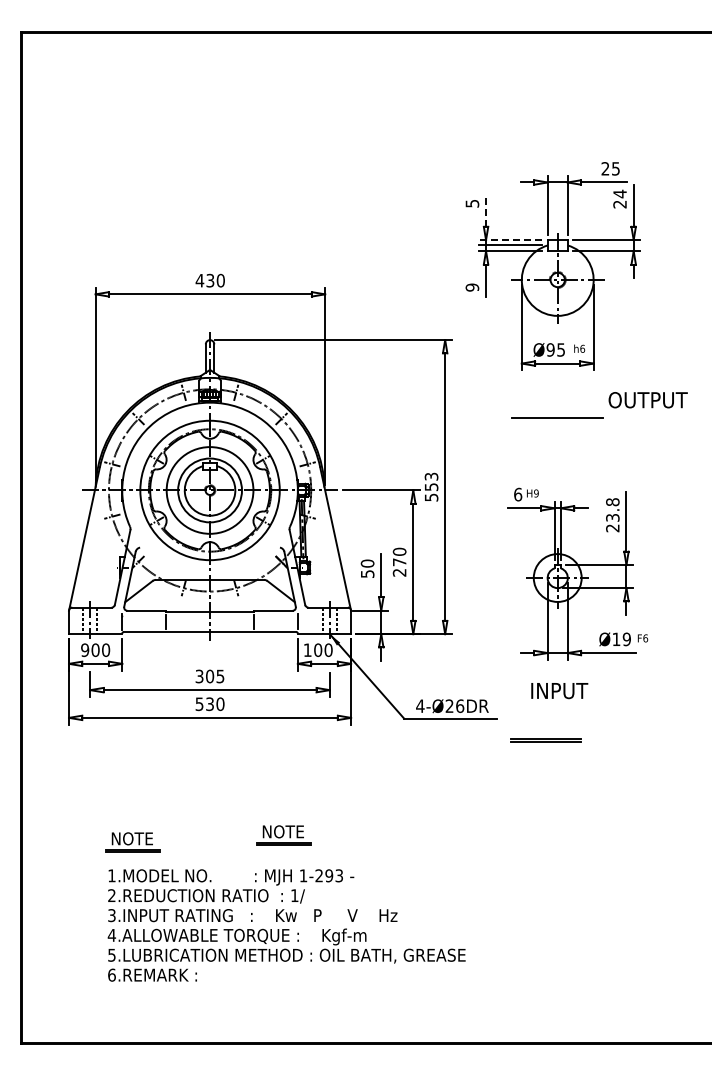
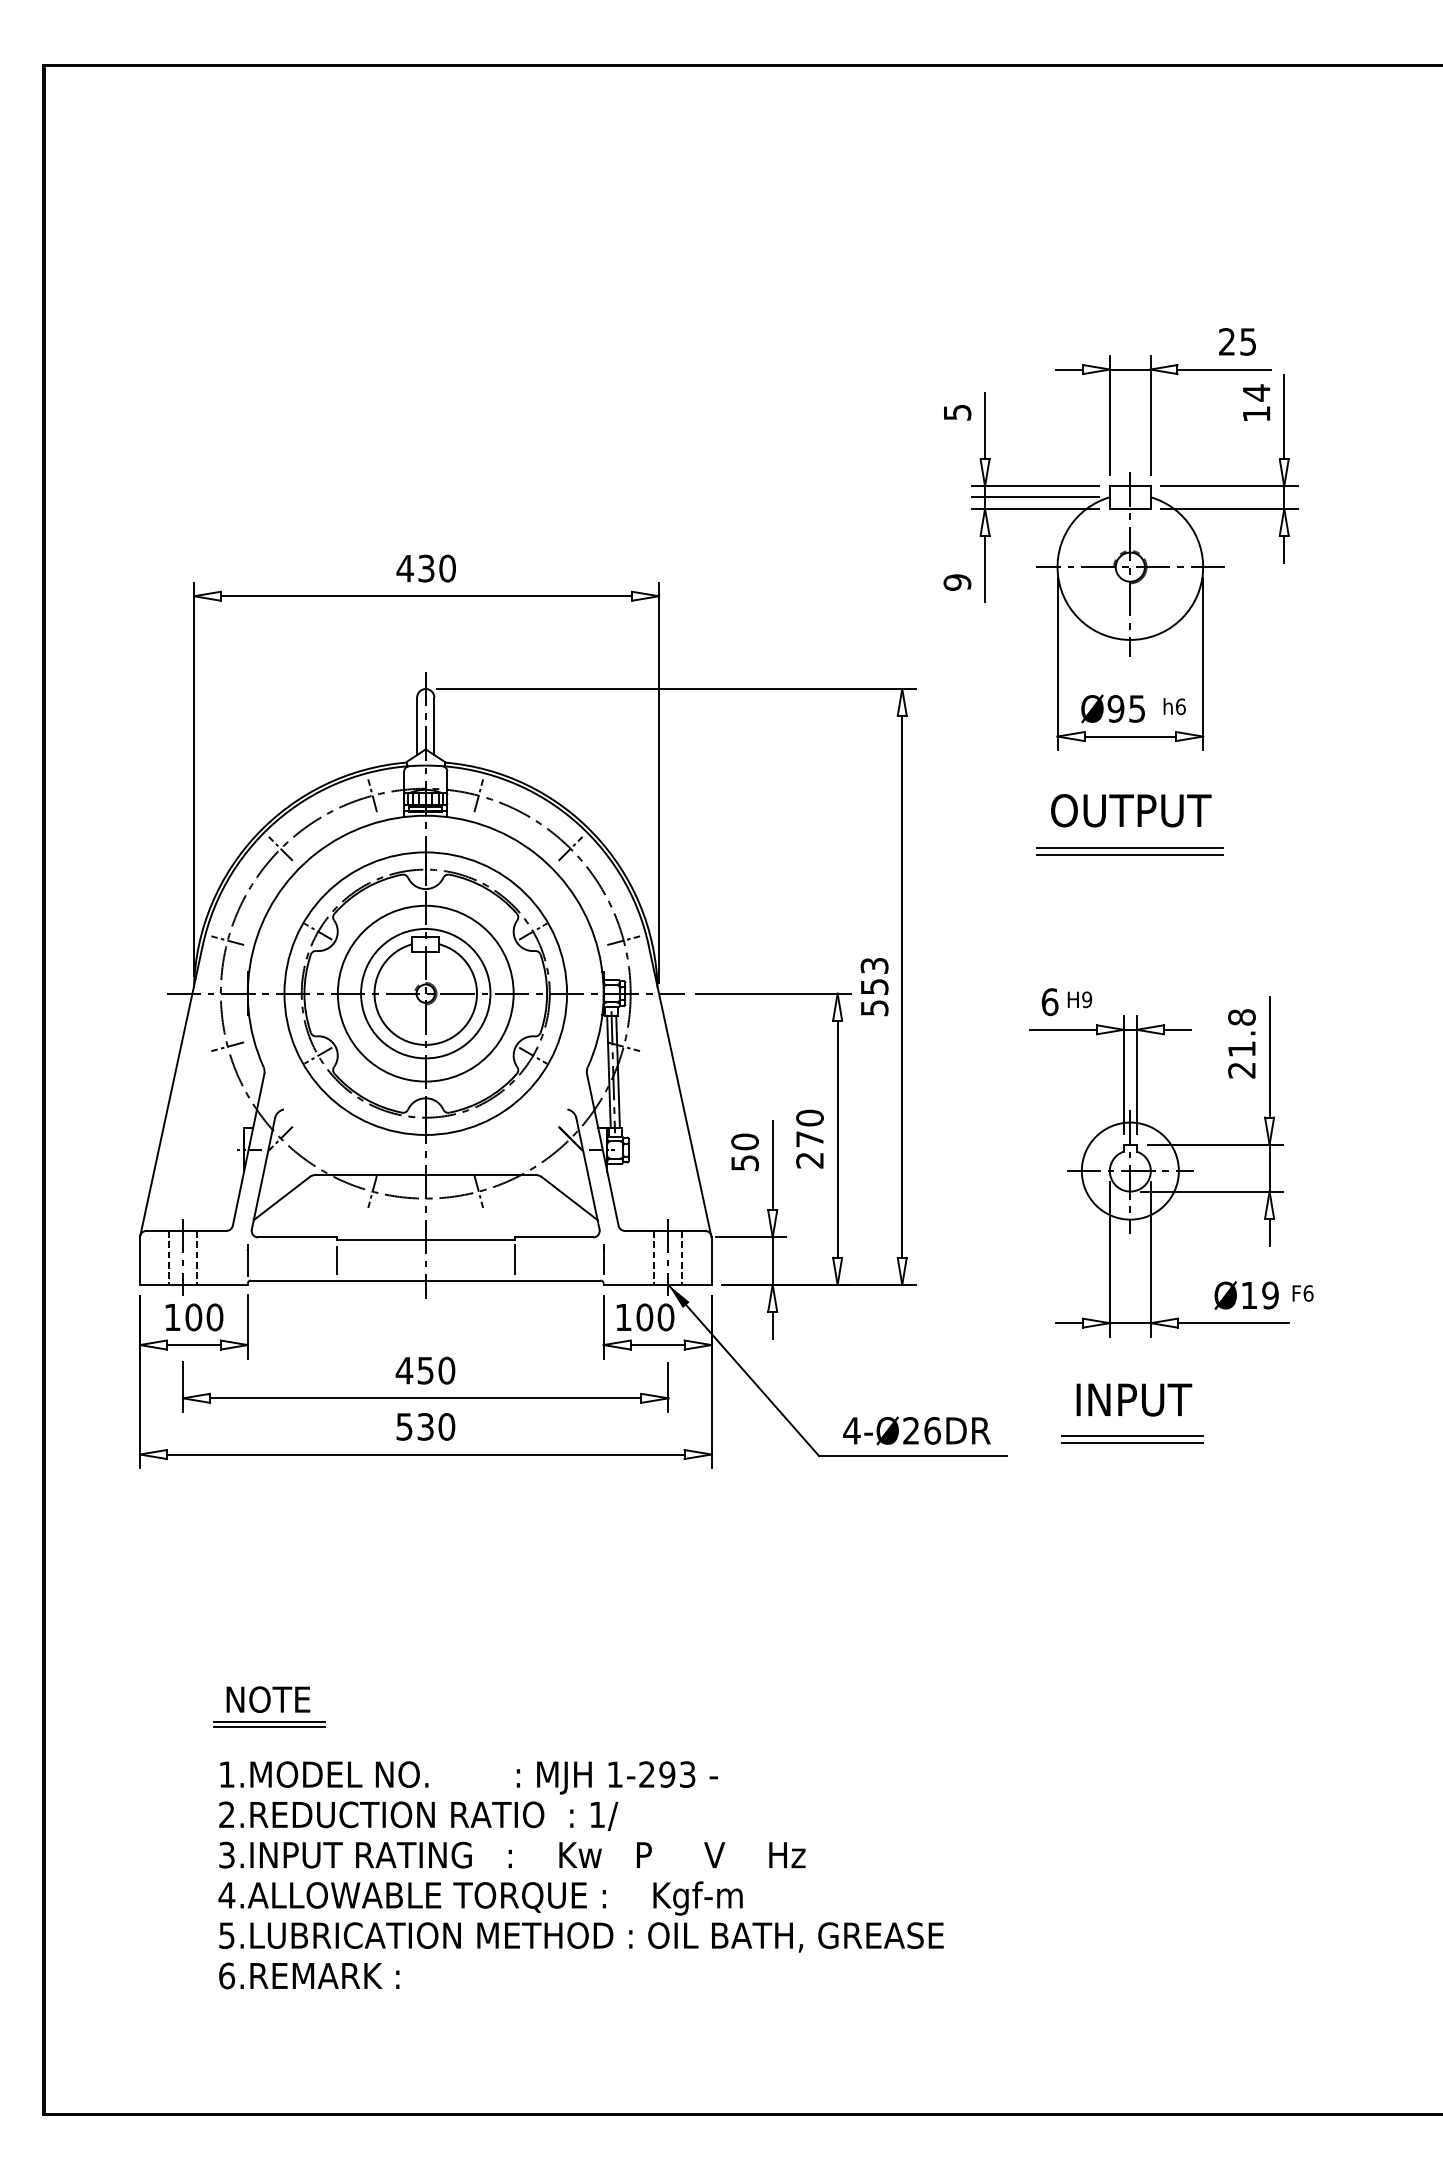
text: (619, 204) -> (1255, 414), 24 -> 14
line: (486, 209) -> (985, 424), dashed -> solid
line: (510, 240) -> (1034, 487), dashed -> solid
text: (647, 400) -> (1129, 811), moved
line: (557, 421) -> (1129, 853), added
text: (612, 517) -> (1241, 1048), 23.8 -> 21.8
text: (85, 650) -> (173, 1317), 900 -> 100
text: (209, 676) -> (424, 1370), 305 -> 450
line: (545, 739) -> (1131, 1437), moved
part: (283, 835) -> (574, 1692), removed

